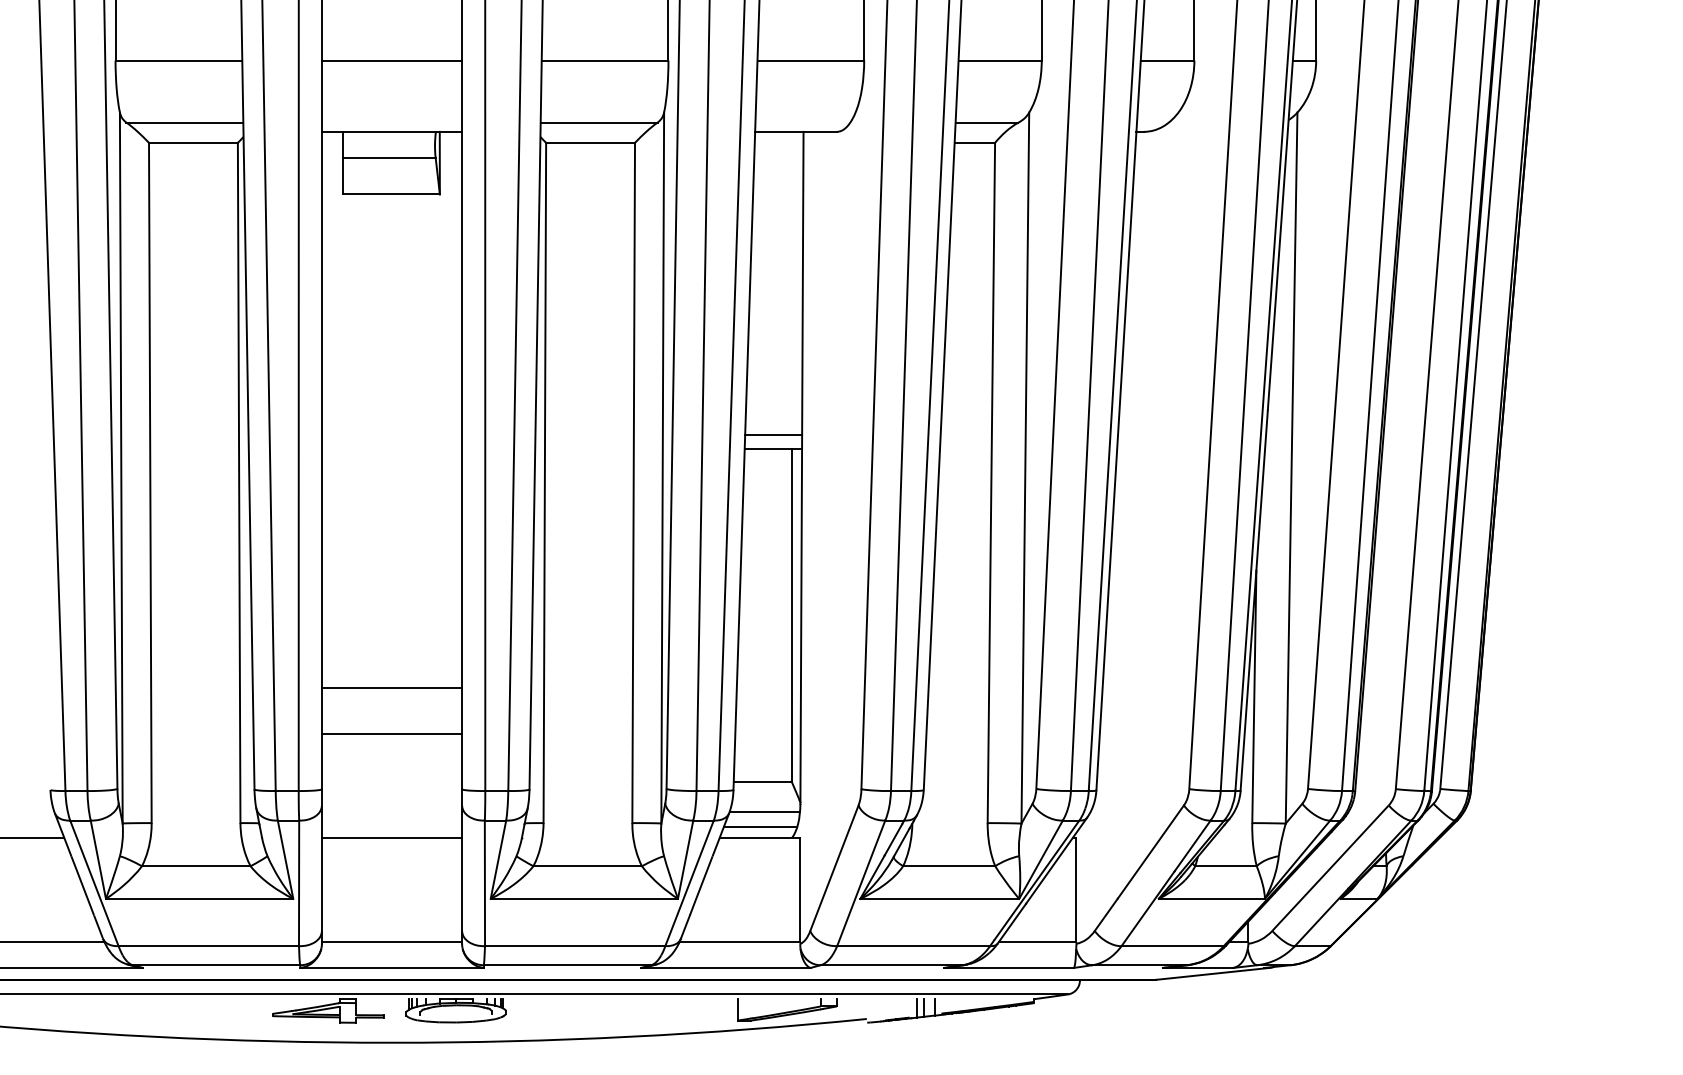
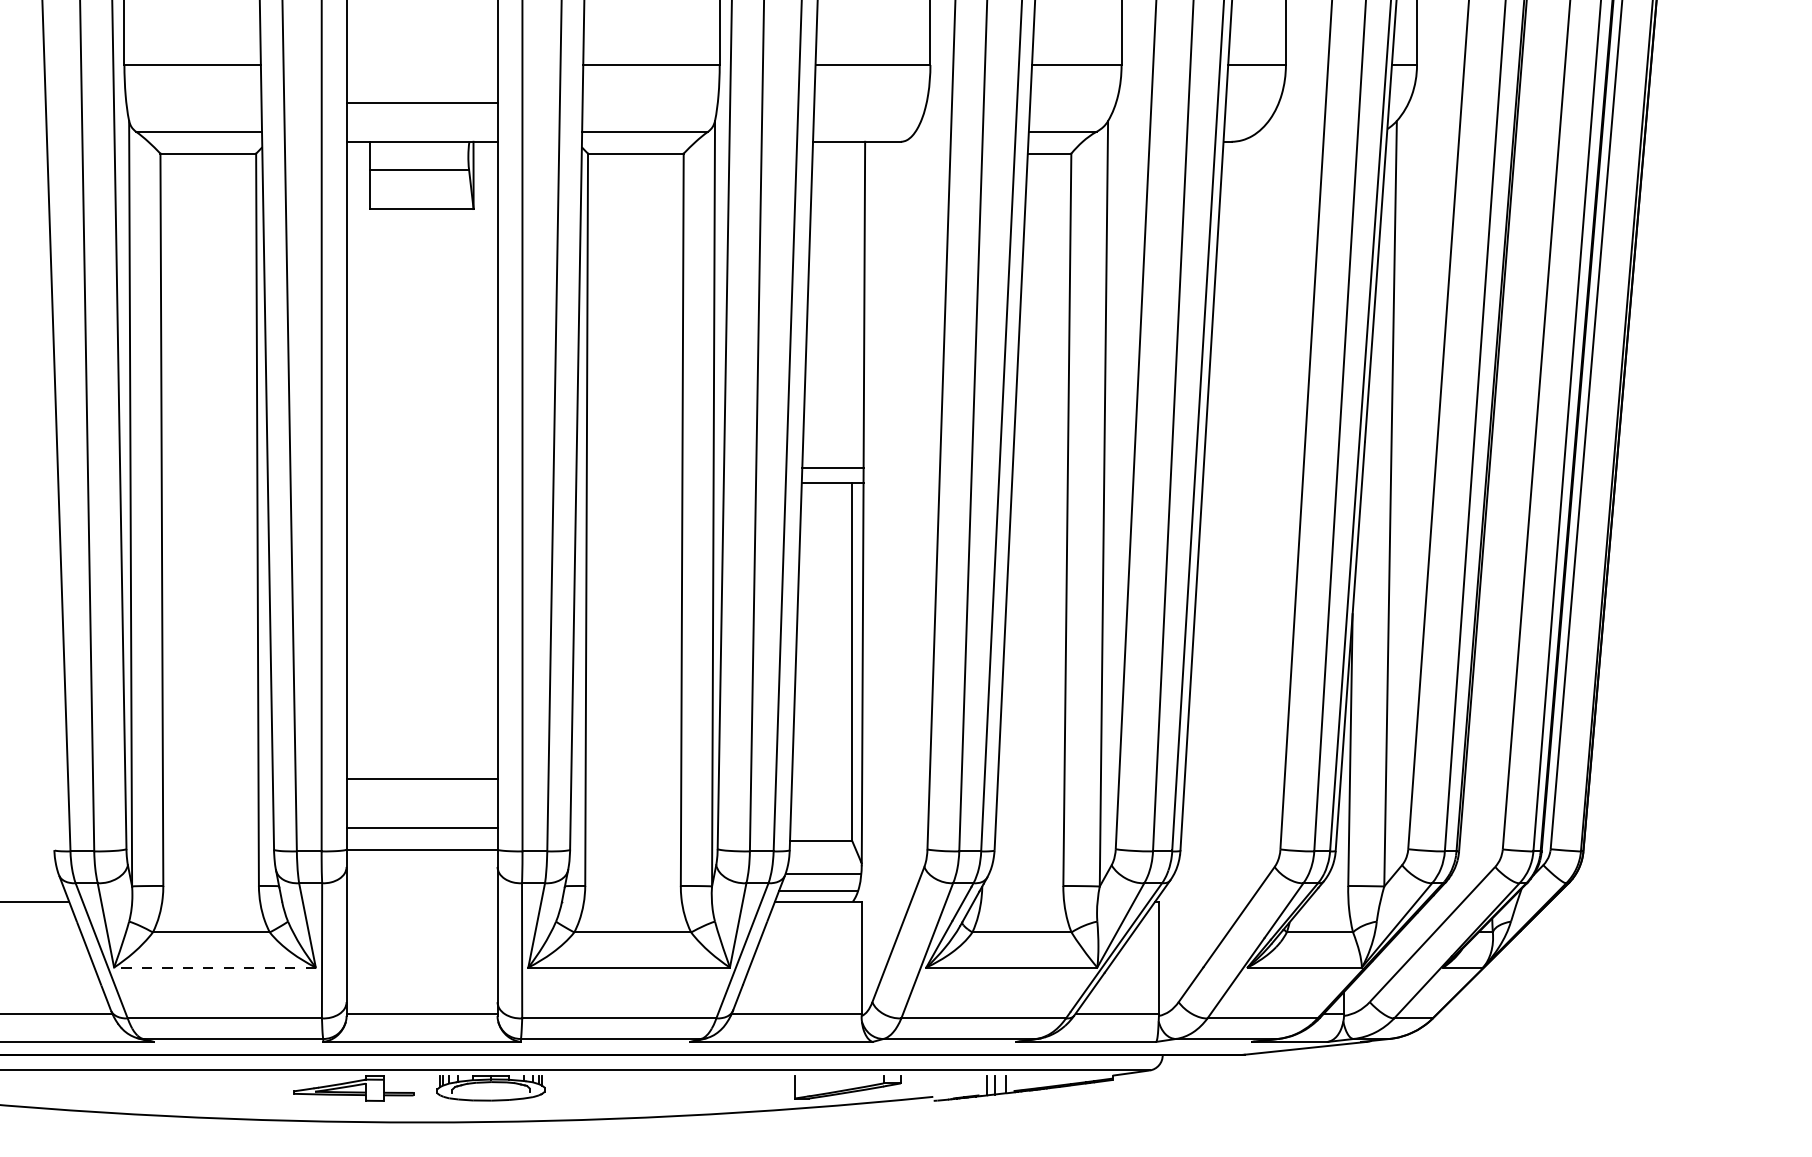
line: (391, 60) -> (421, 102), moved
line: (391, 687) -> (421, 778), moved
line: (391, 734) -> (421, 828), moved
line: (391, 837) -> (421, 849), moved
line: (199, 898) -> (214, 967), solid -> dashed

